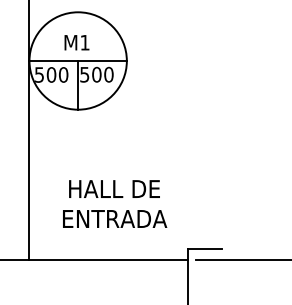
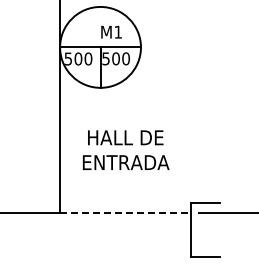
text: (76, 41) -> (111, 31), moved
text: (115, 203) -> (126, 149), moved
line: (108, 259) -> (125, 212), solid -> dashed

